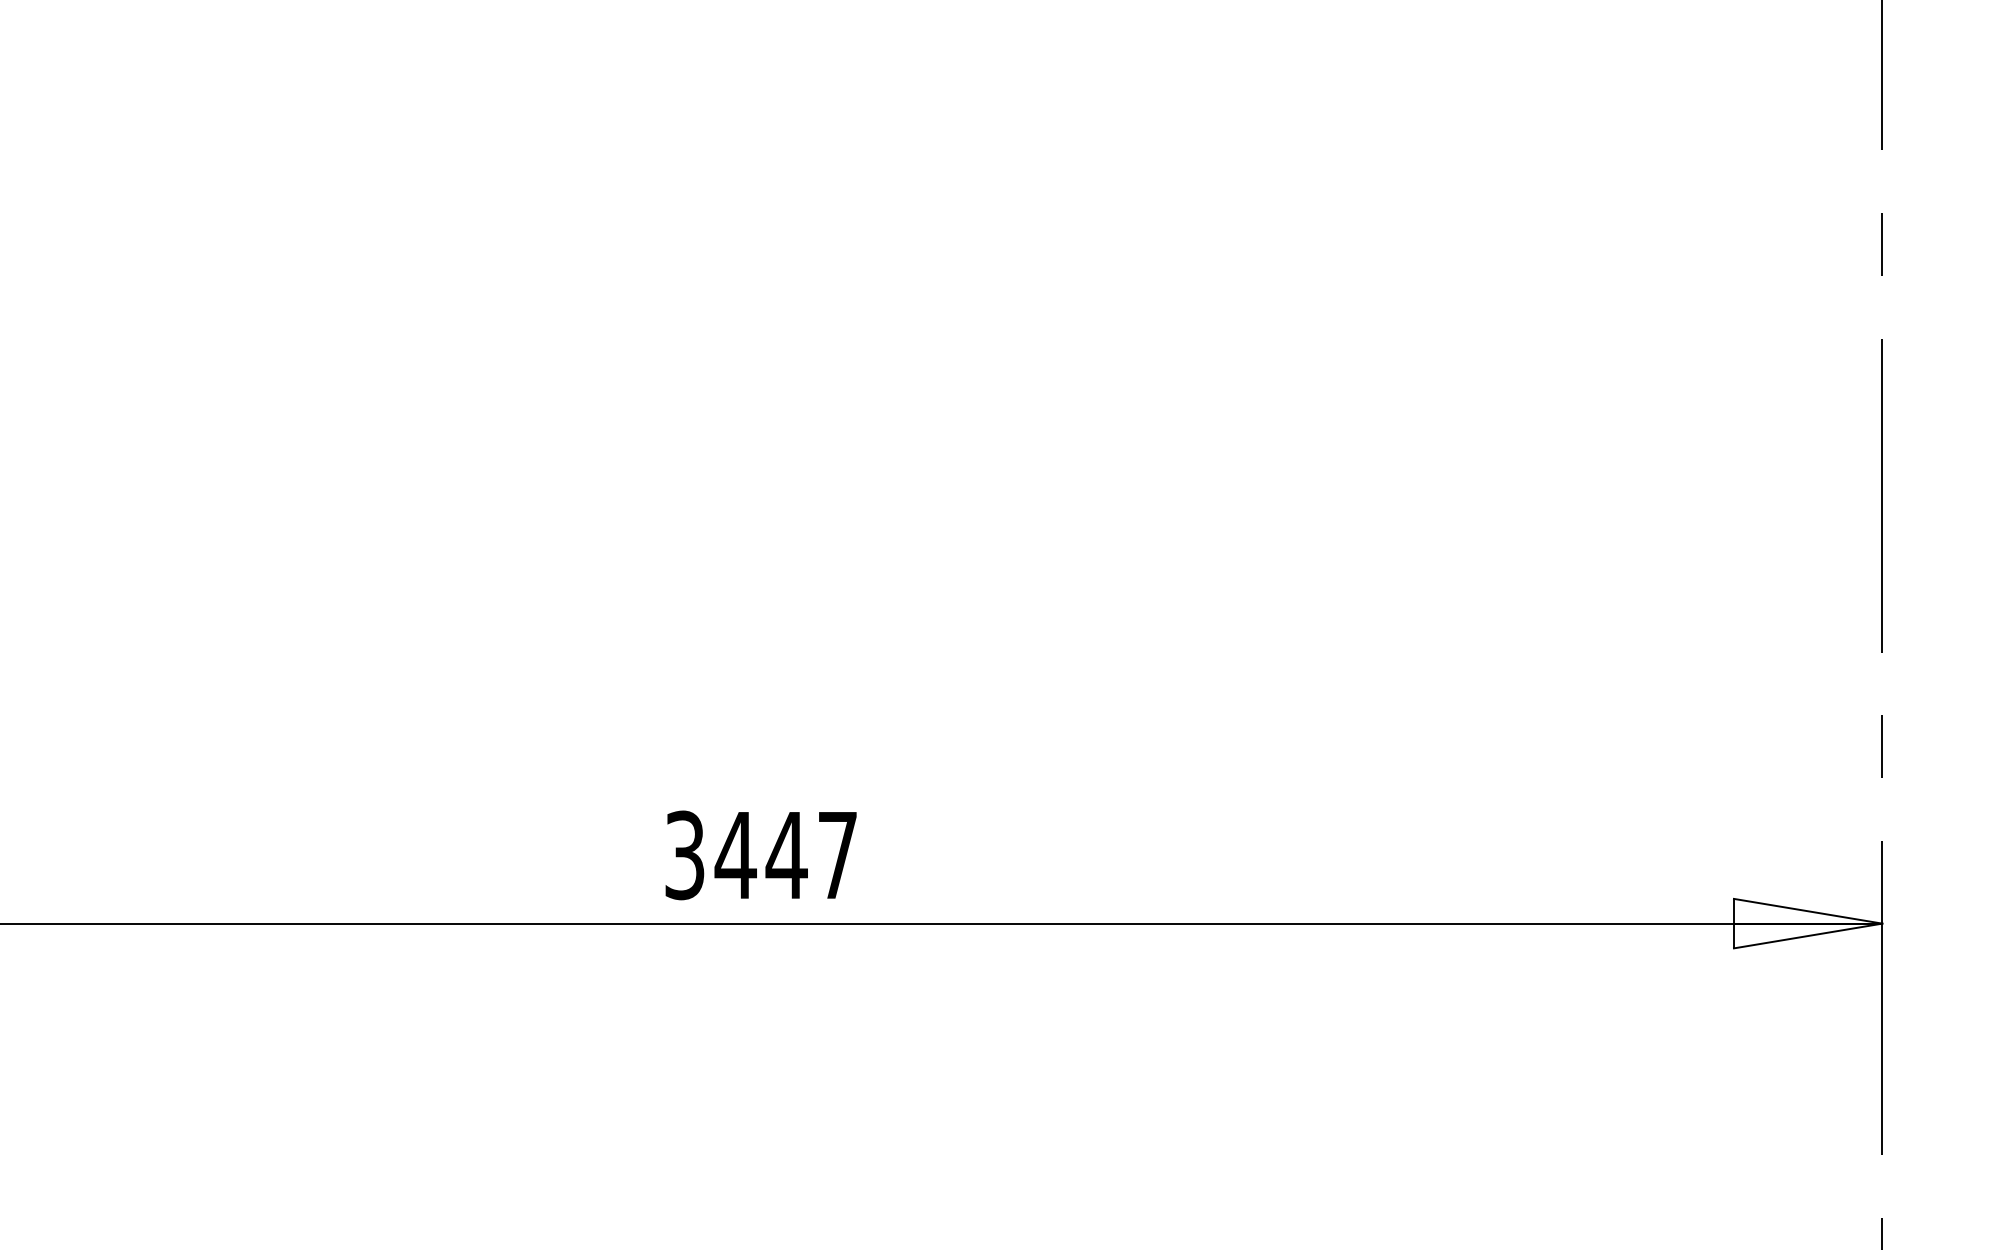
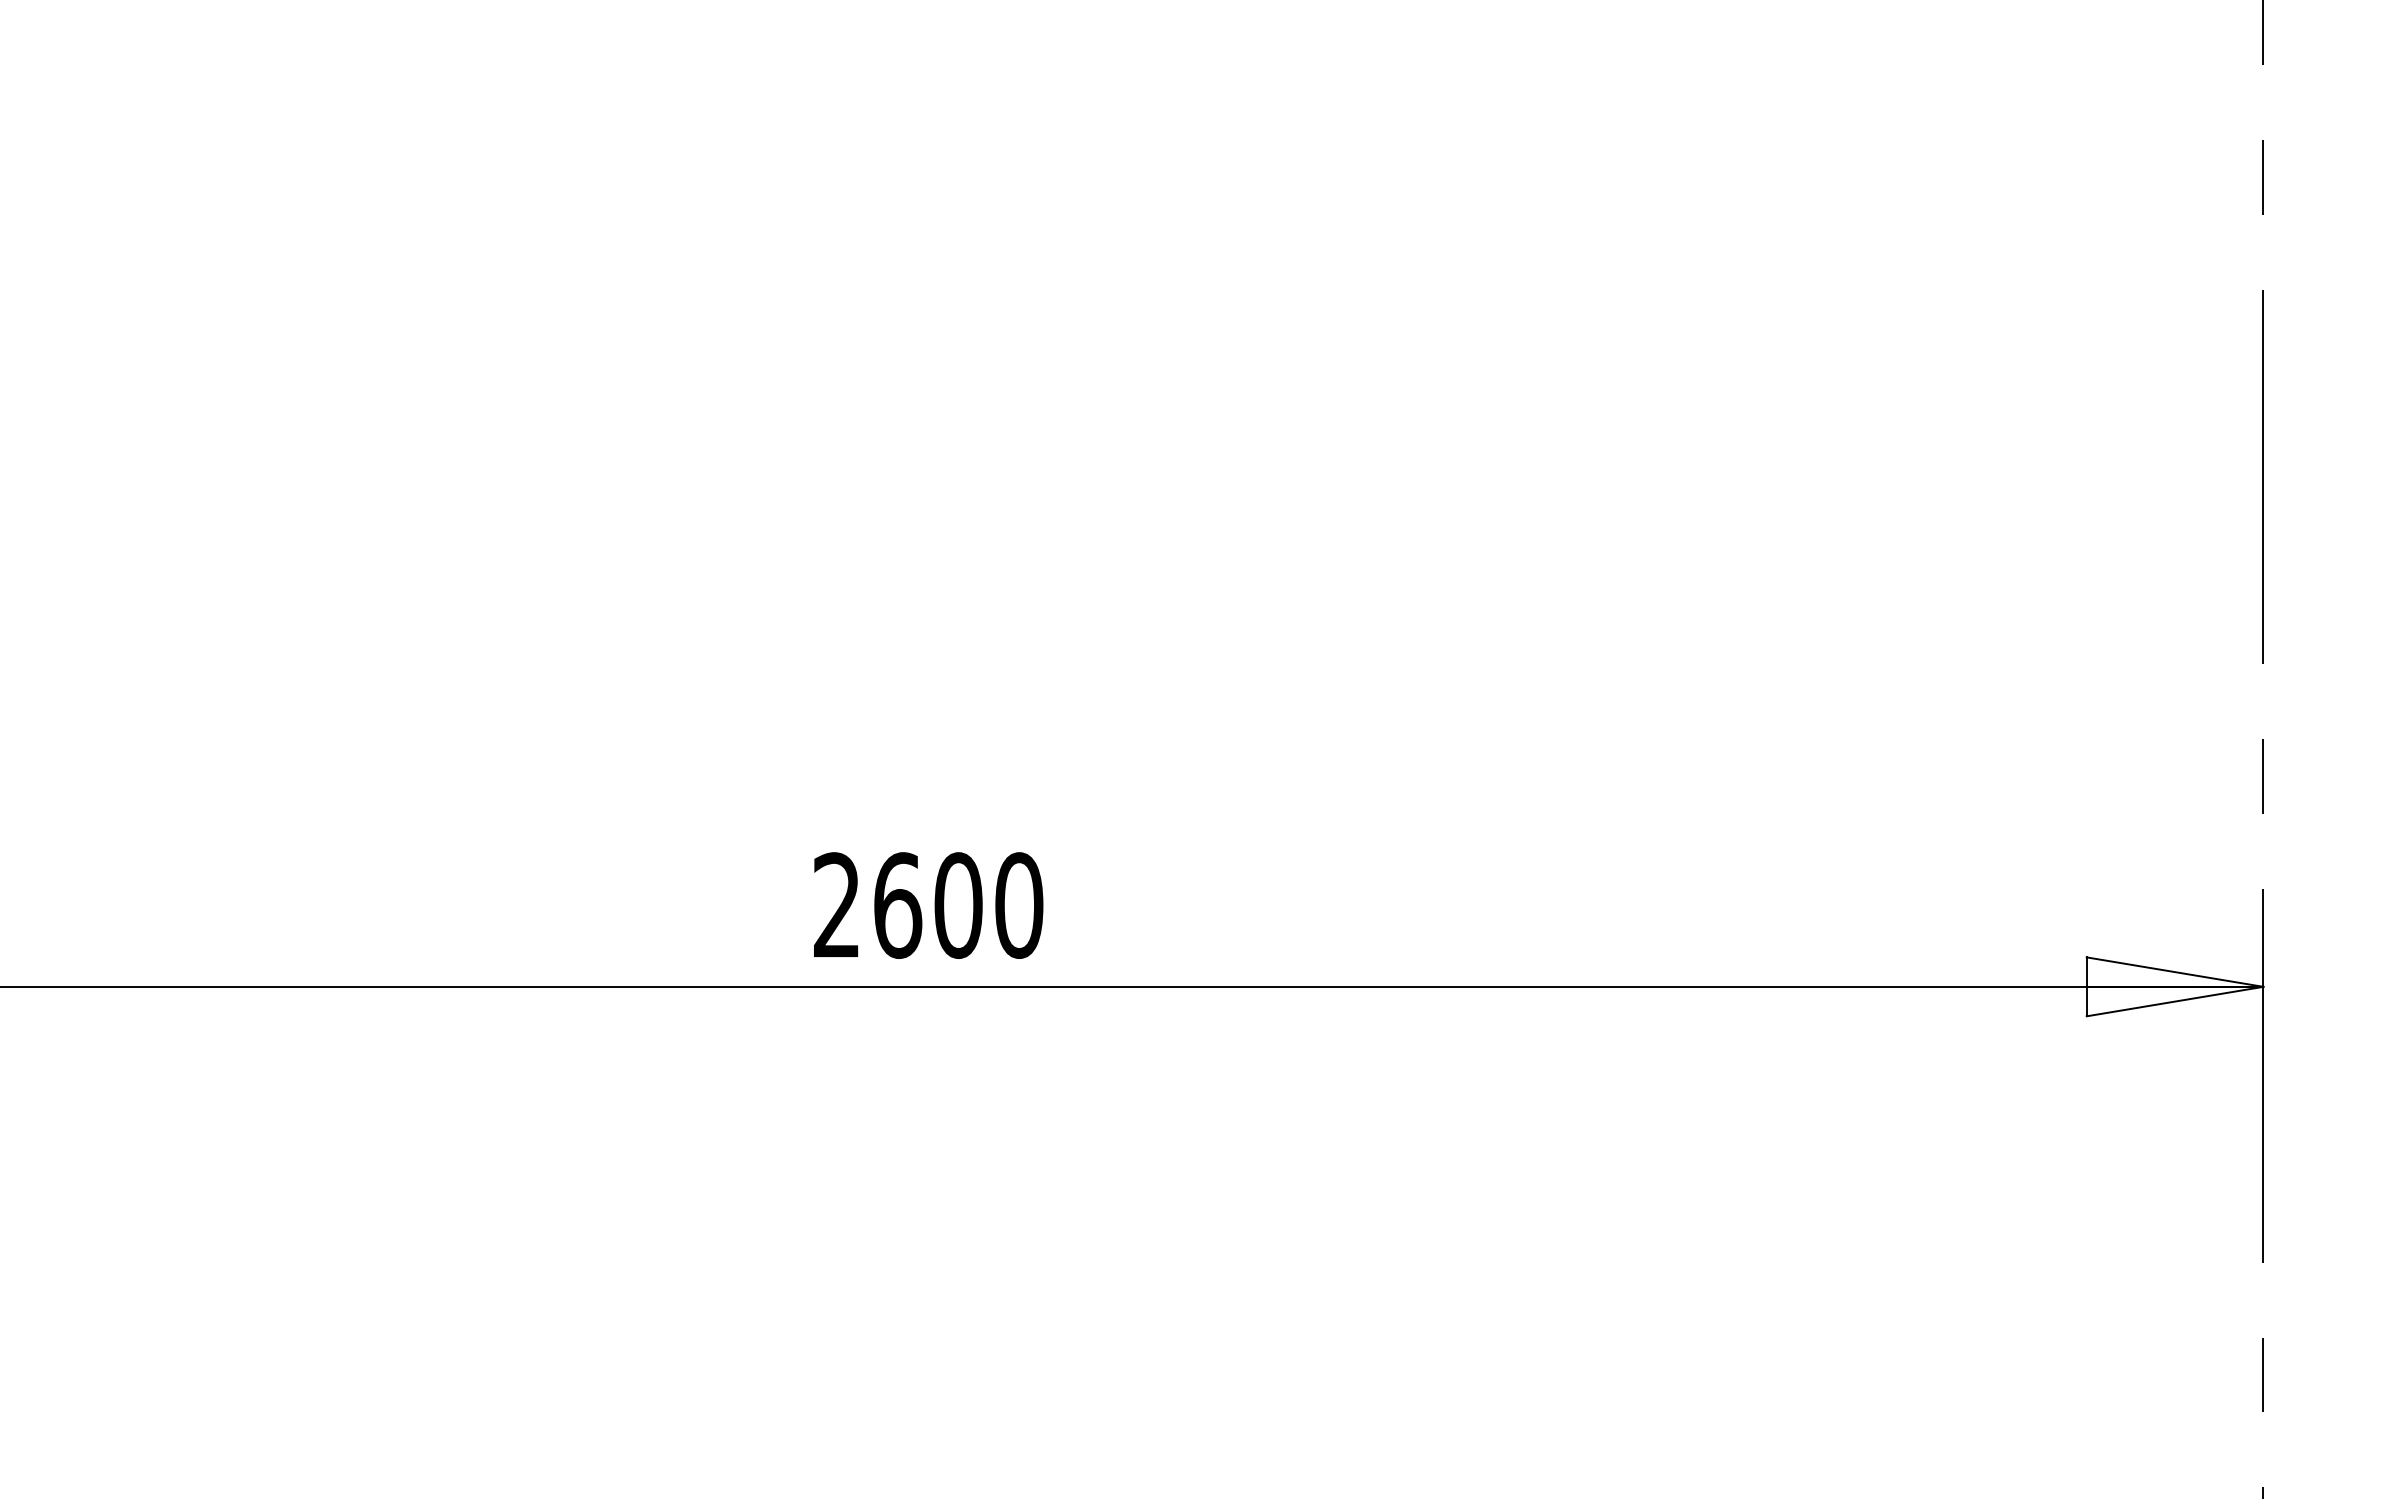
text: (761, 855) -> (928, 905), 3447 -> 2600

